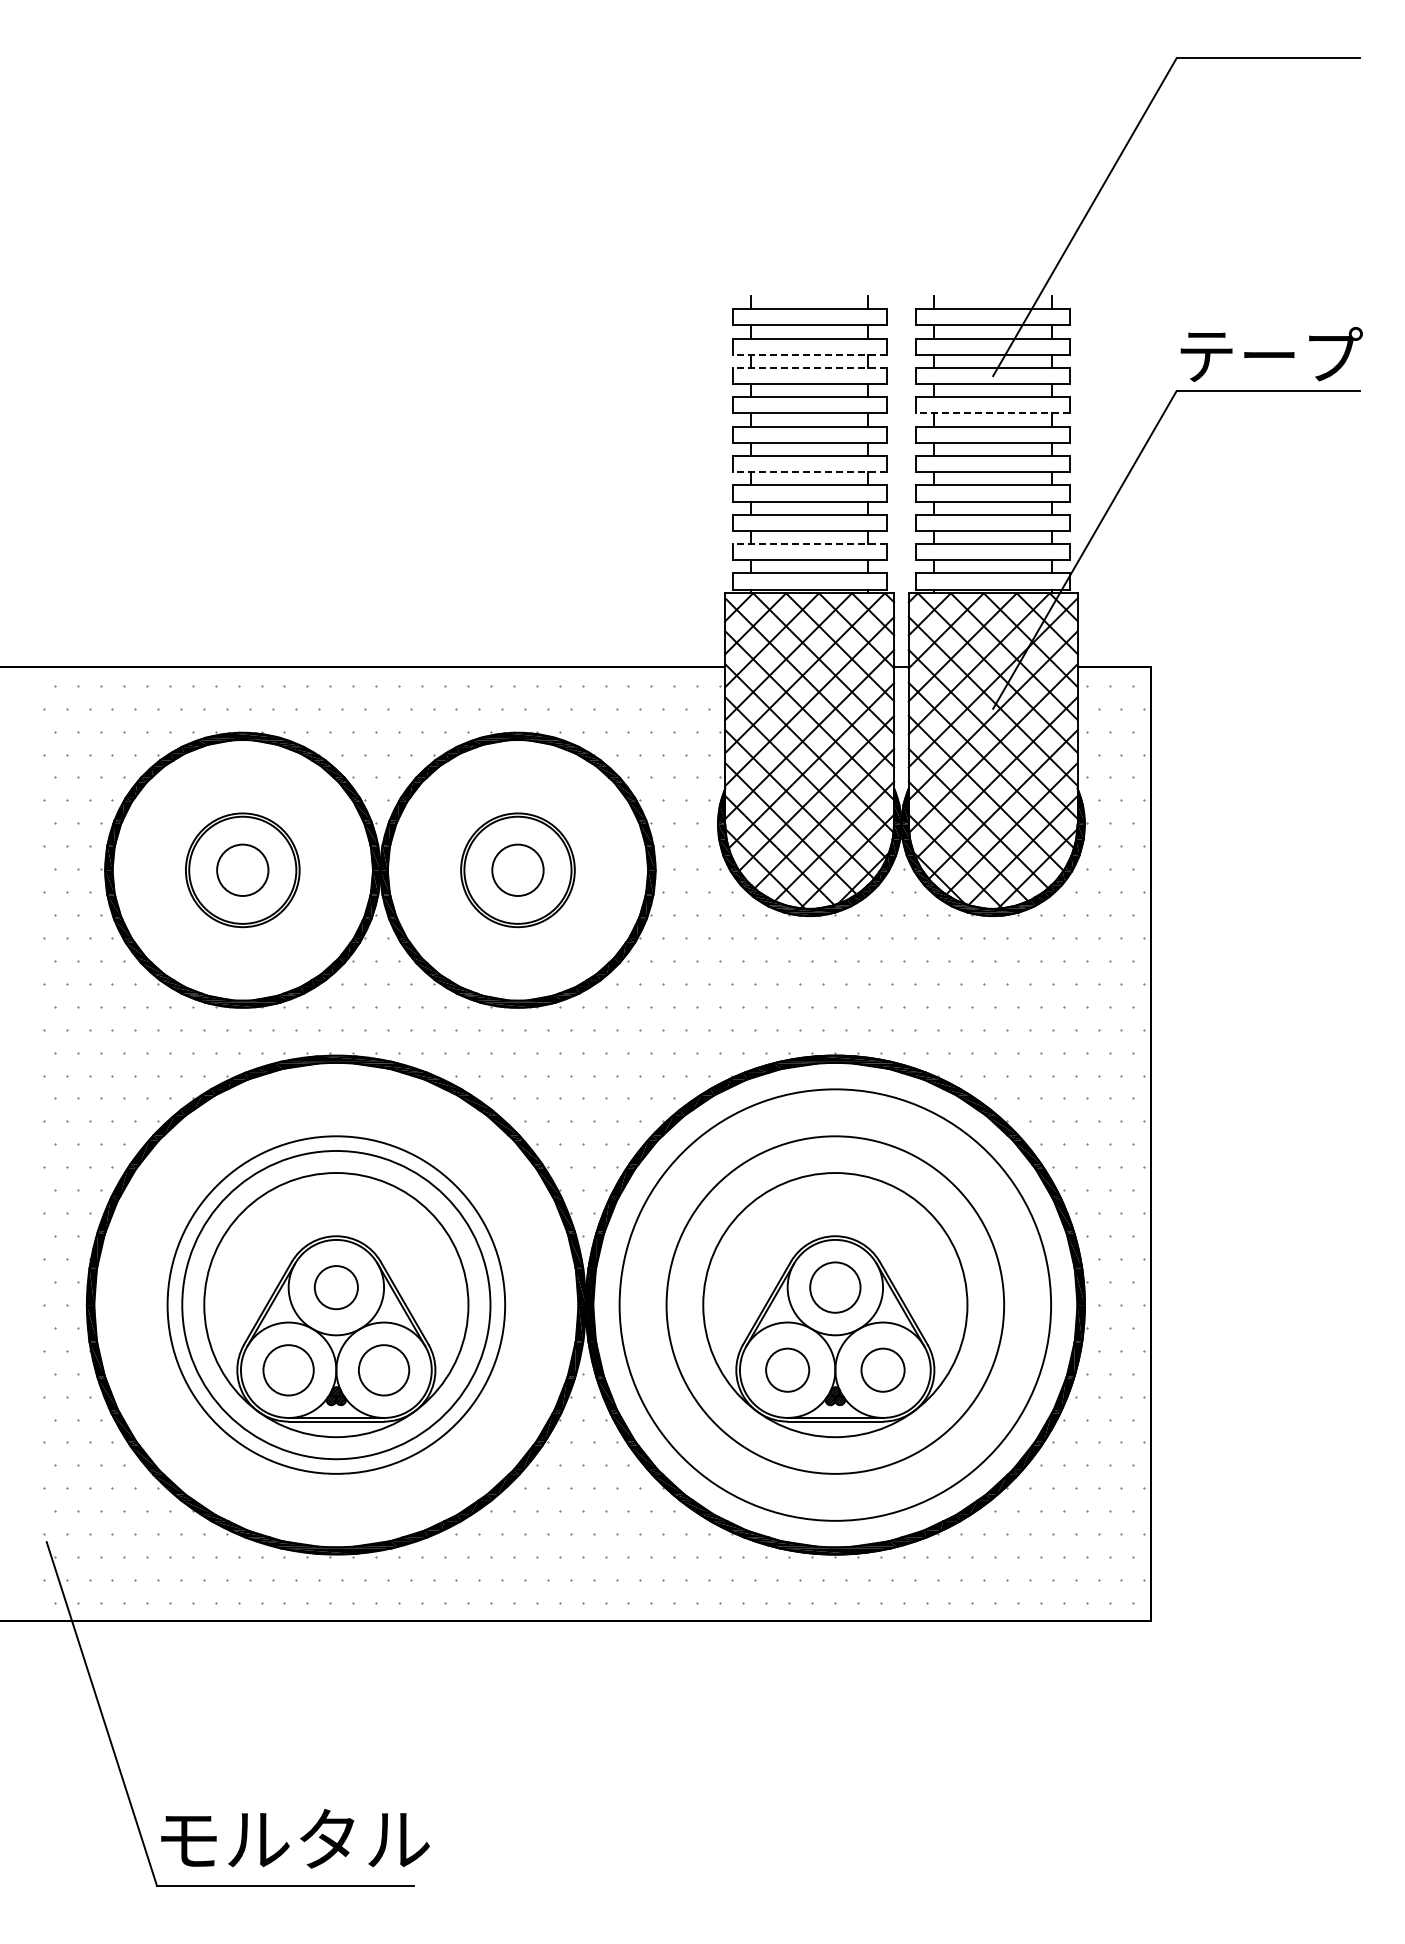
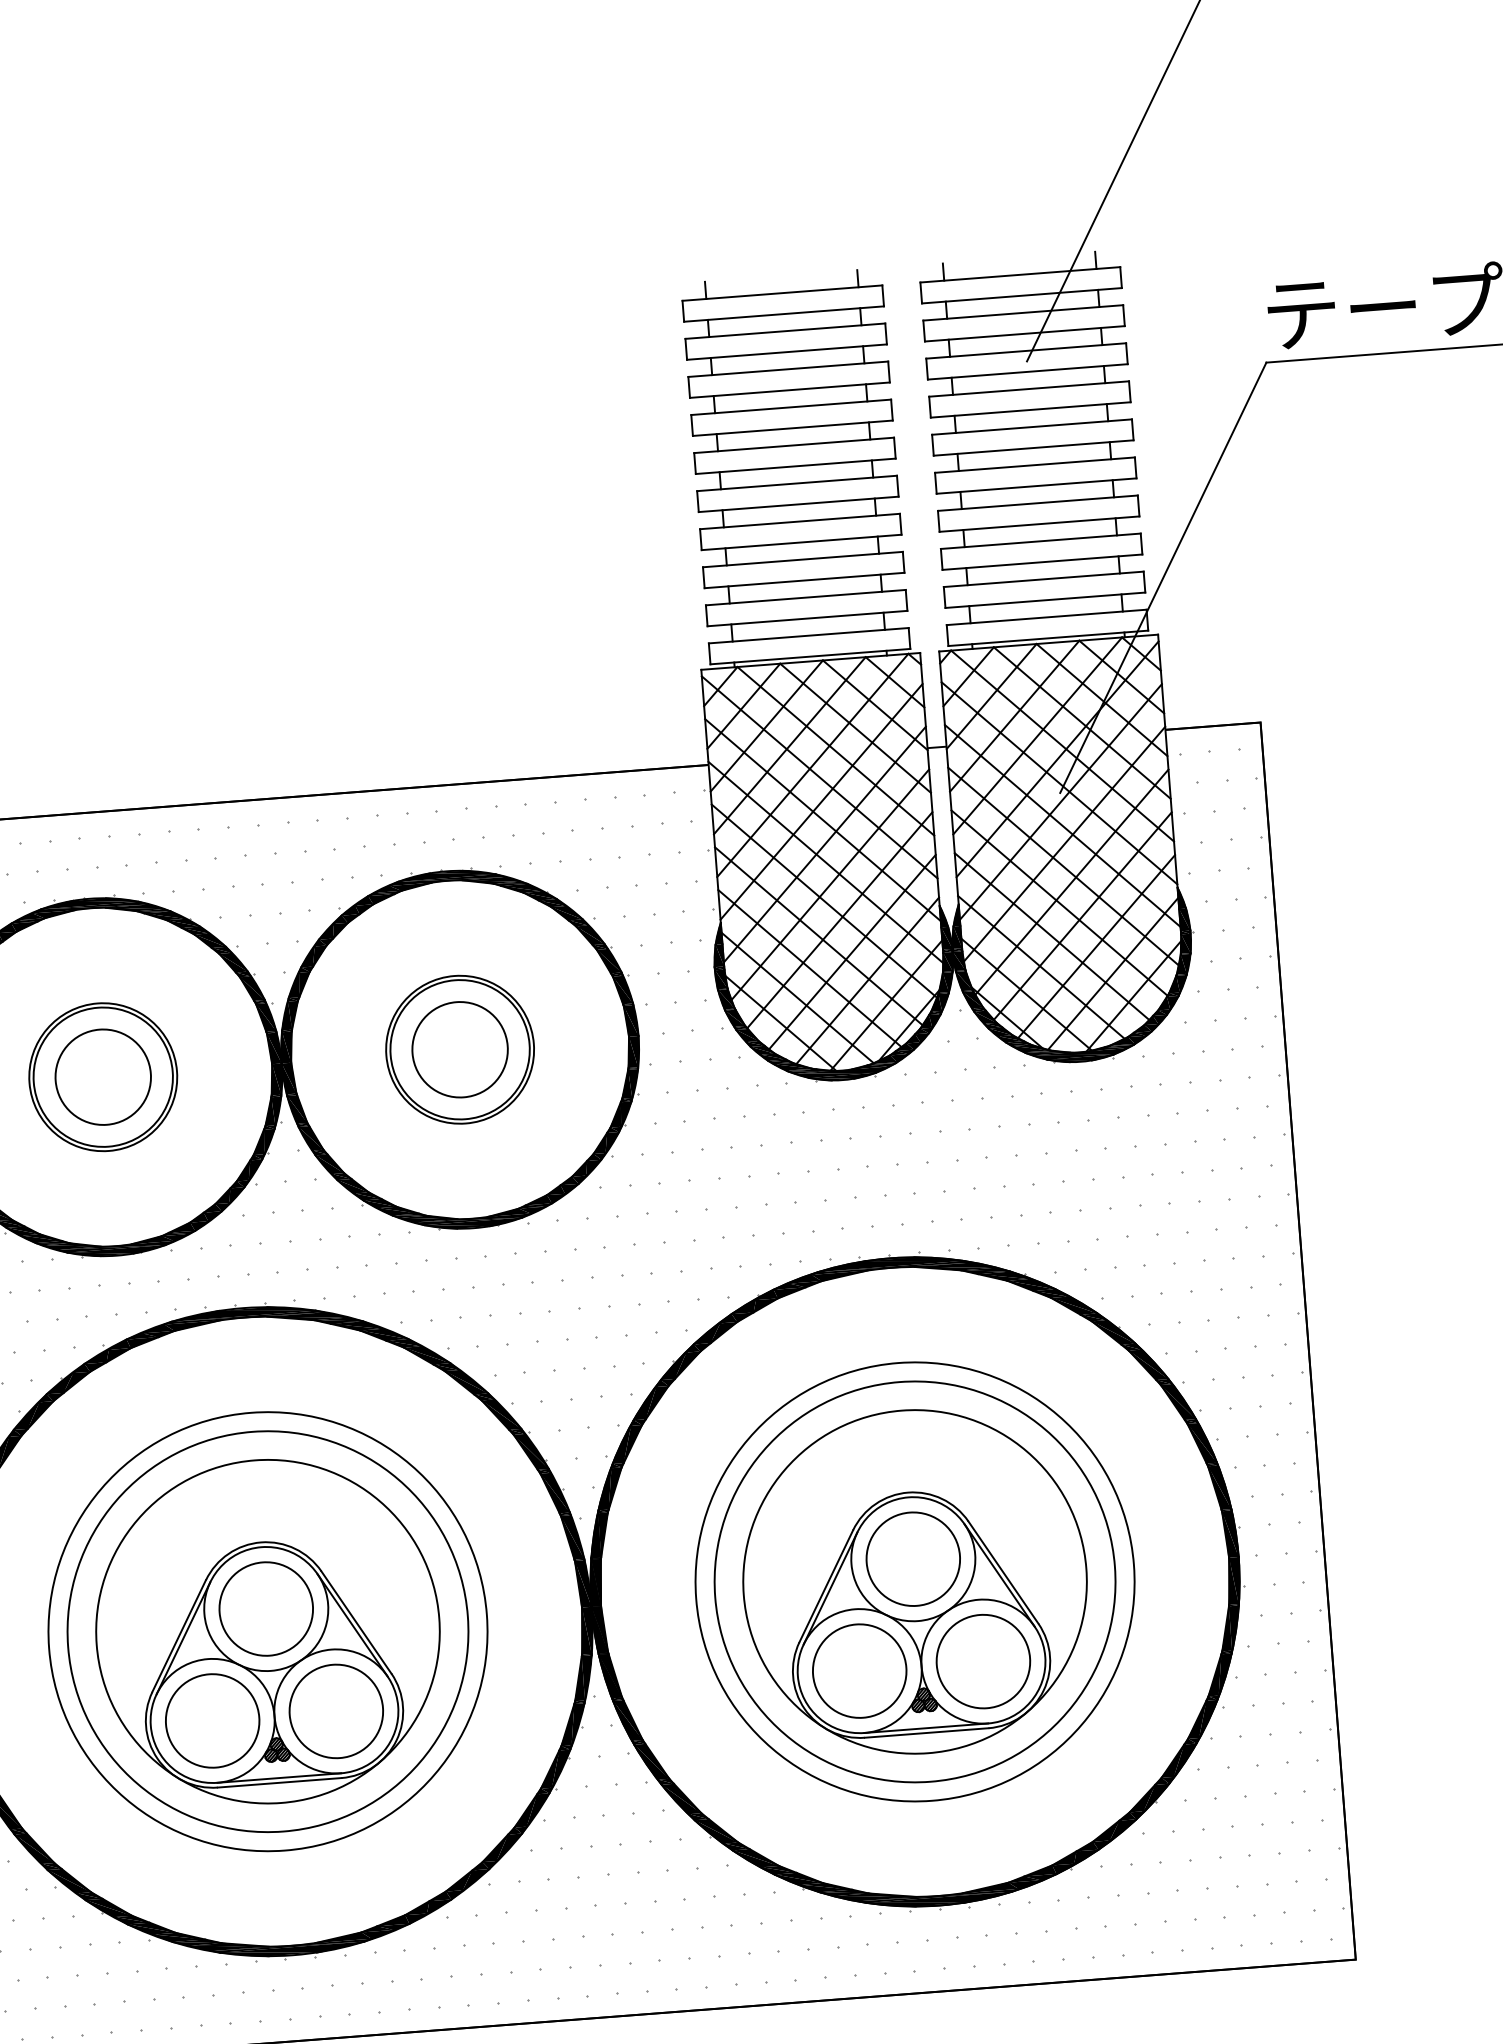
line: (809, 354) -> (786, 351), dashed -> solid
line: (809, 367) -> (787, 368), dashed -> solid
line: (992, 413) -> (1029, 410), dashed -> solid
line: (809, 472) -> (798, 504), dashed -> solid
line: (809, 544) -> (805, 598), dashed -> solid
circle: (242, 870) -> (102, 1077), size x1.43
circle: (517, 870) -> (459, 1050), size x1.43
circle: (336, 1287) -> (266, 1608), size x1.67
circle: (835, 1287) -> (913, 1559), size x1.43
circle: (835, 1305) -> (915, 1582), size x0.71
circle: (288, 1370) -> (212, 1721), size x1.43
circle: (383, 1370) -> (335, 1711), size x1.43
circle: (787, 1370) -> (859, 1671), size x1.67
circle: (883, 1370) -> (984, 1661), size x1.67

